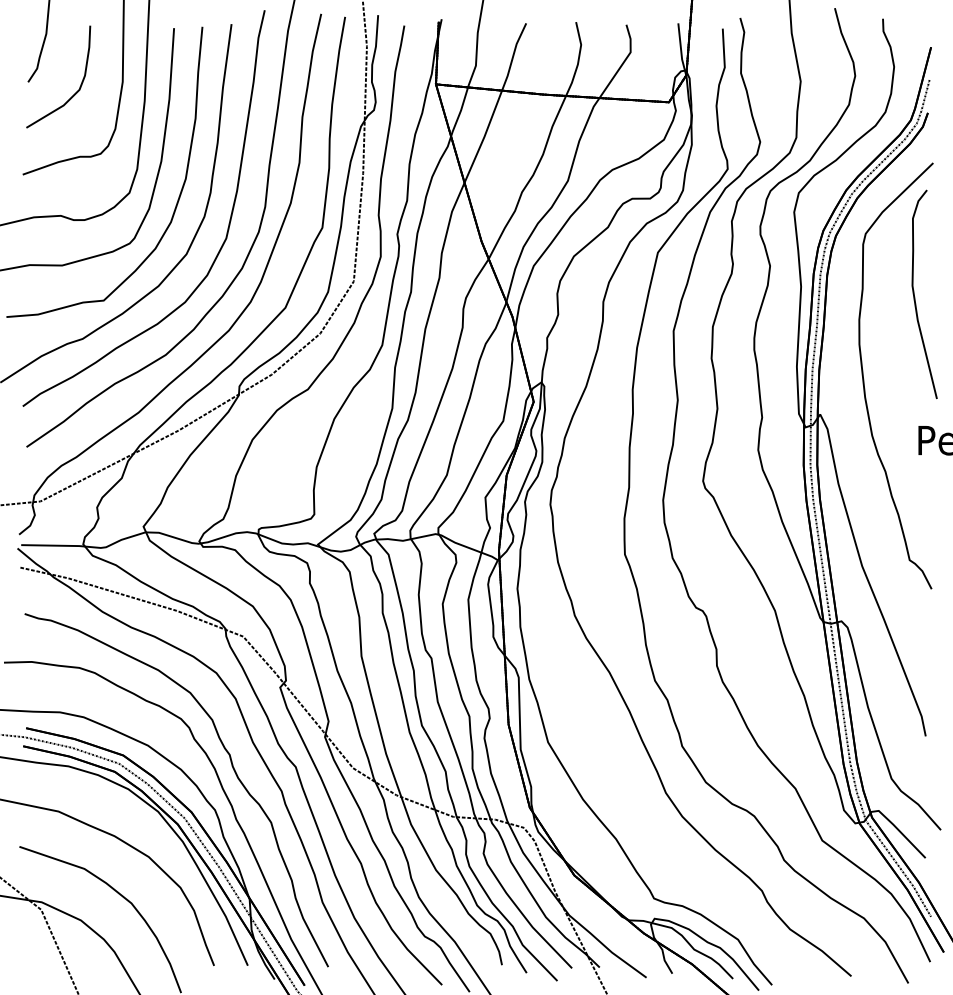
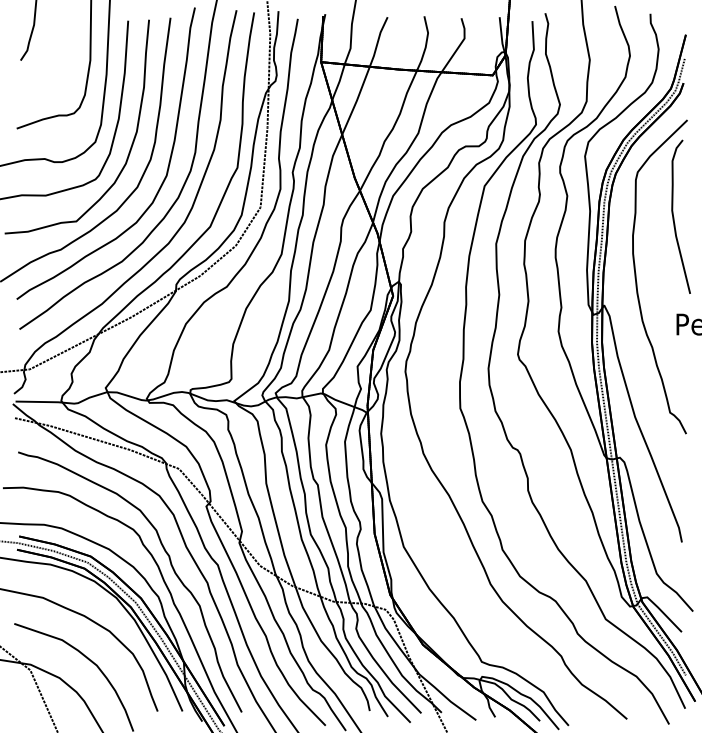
part: (75, 91) -> (55, 67), removed

